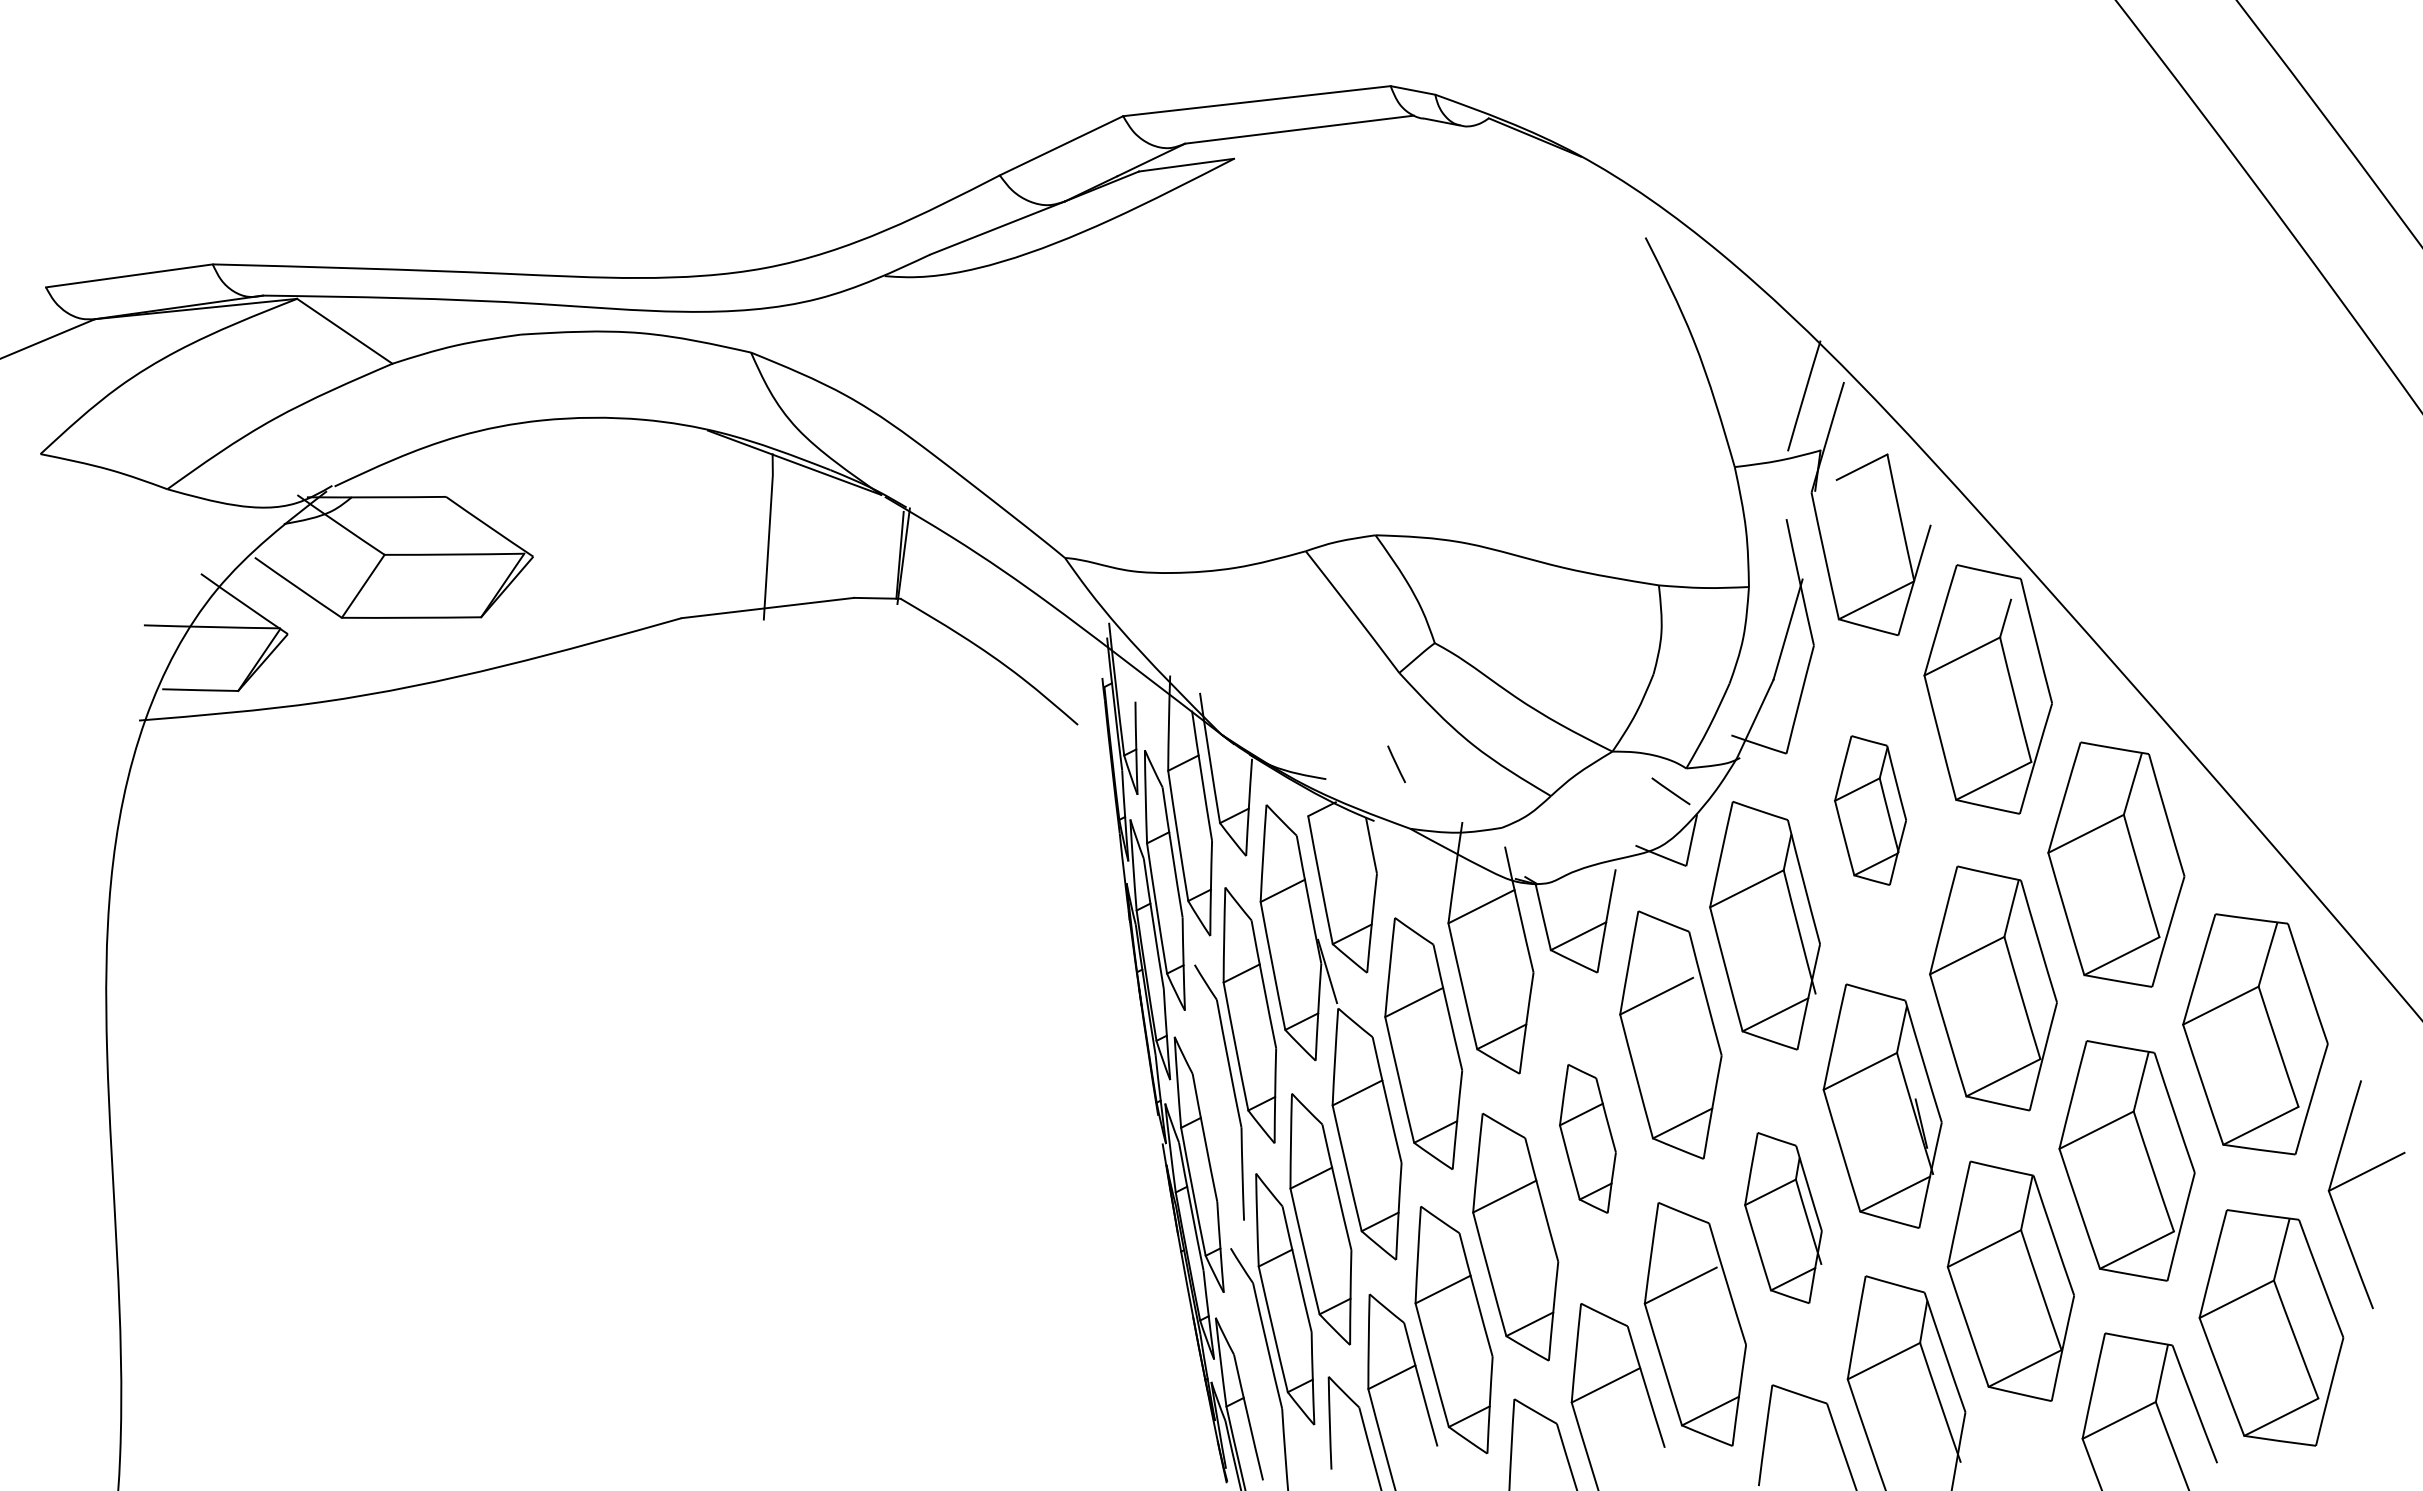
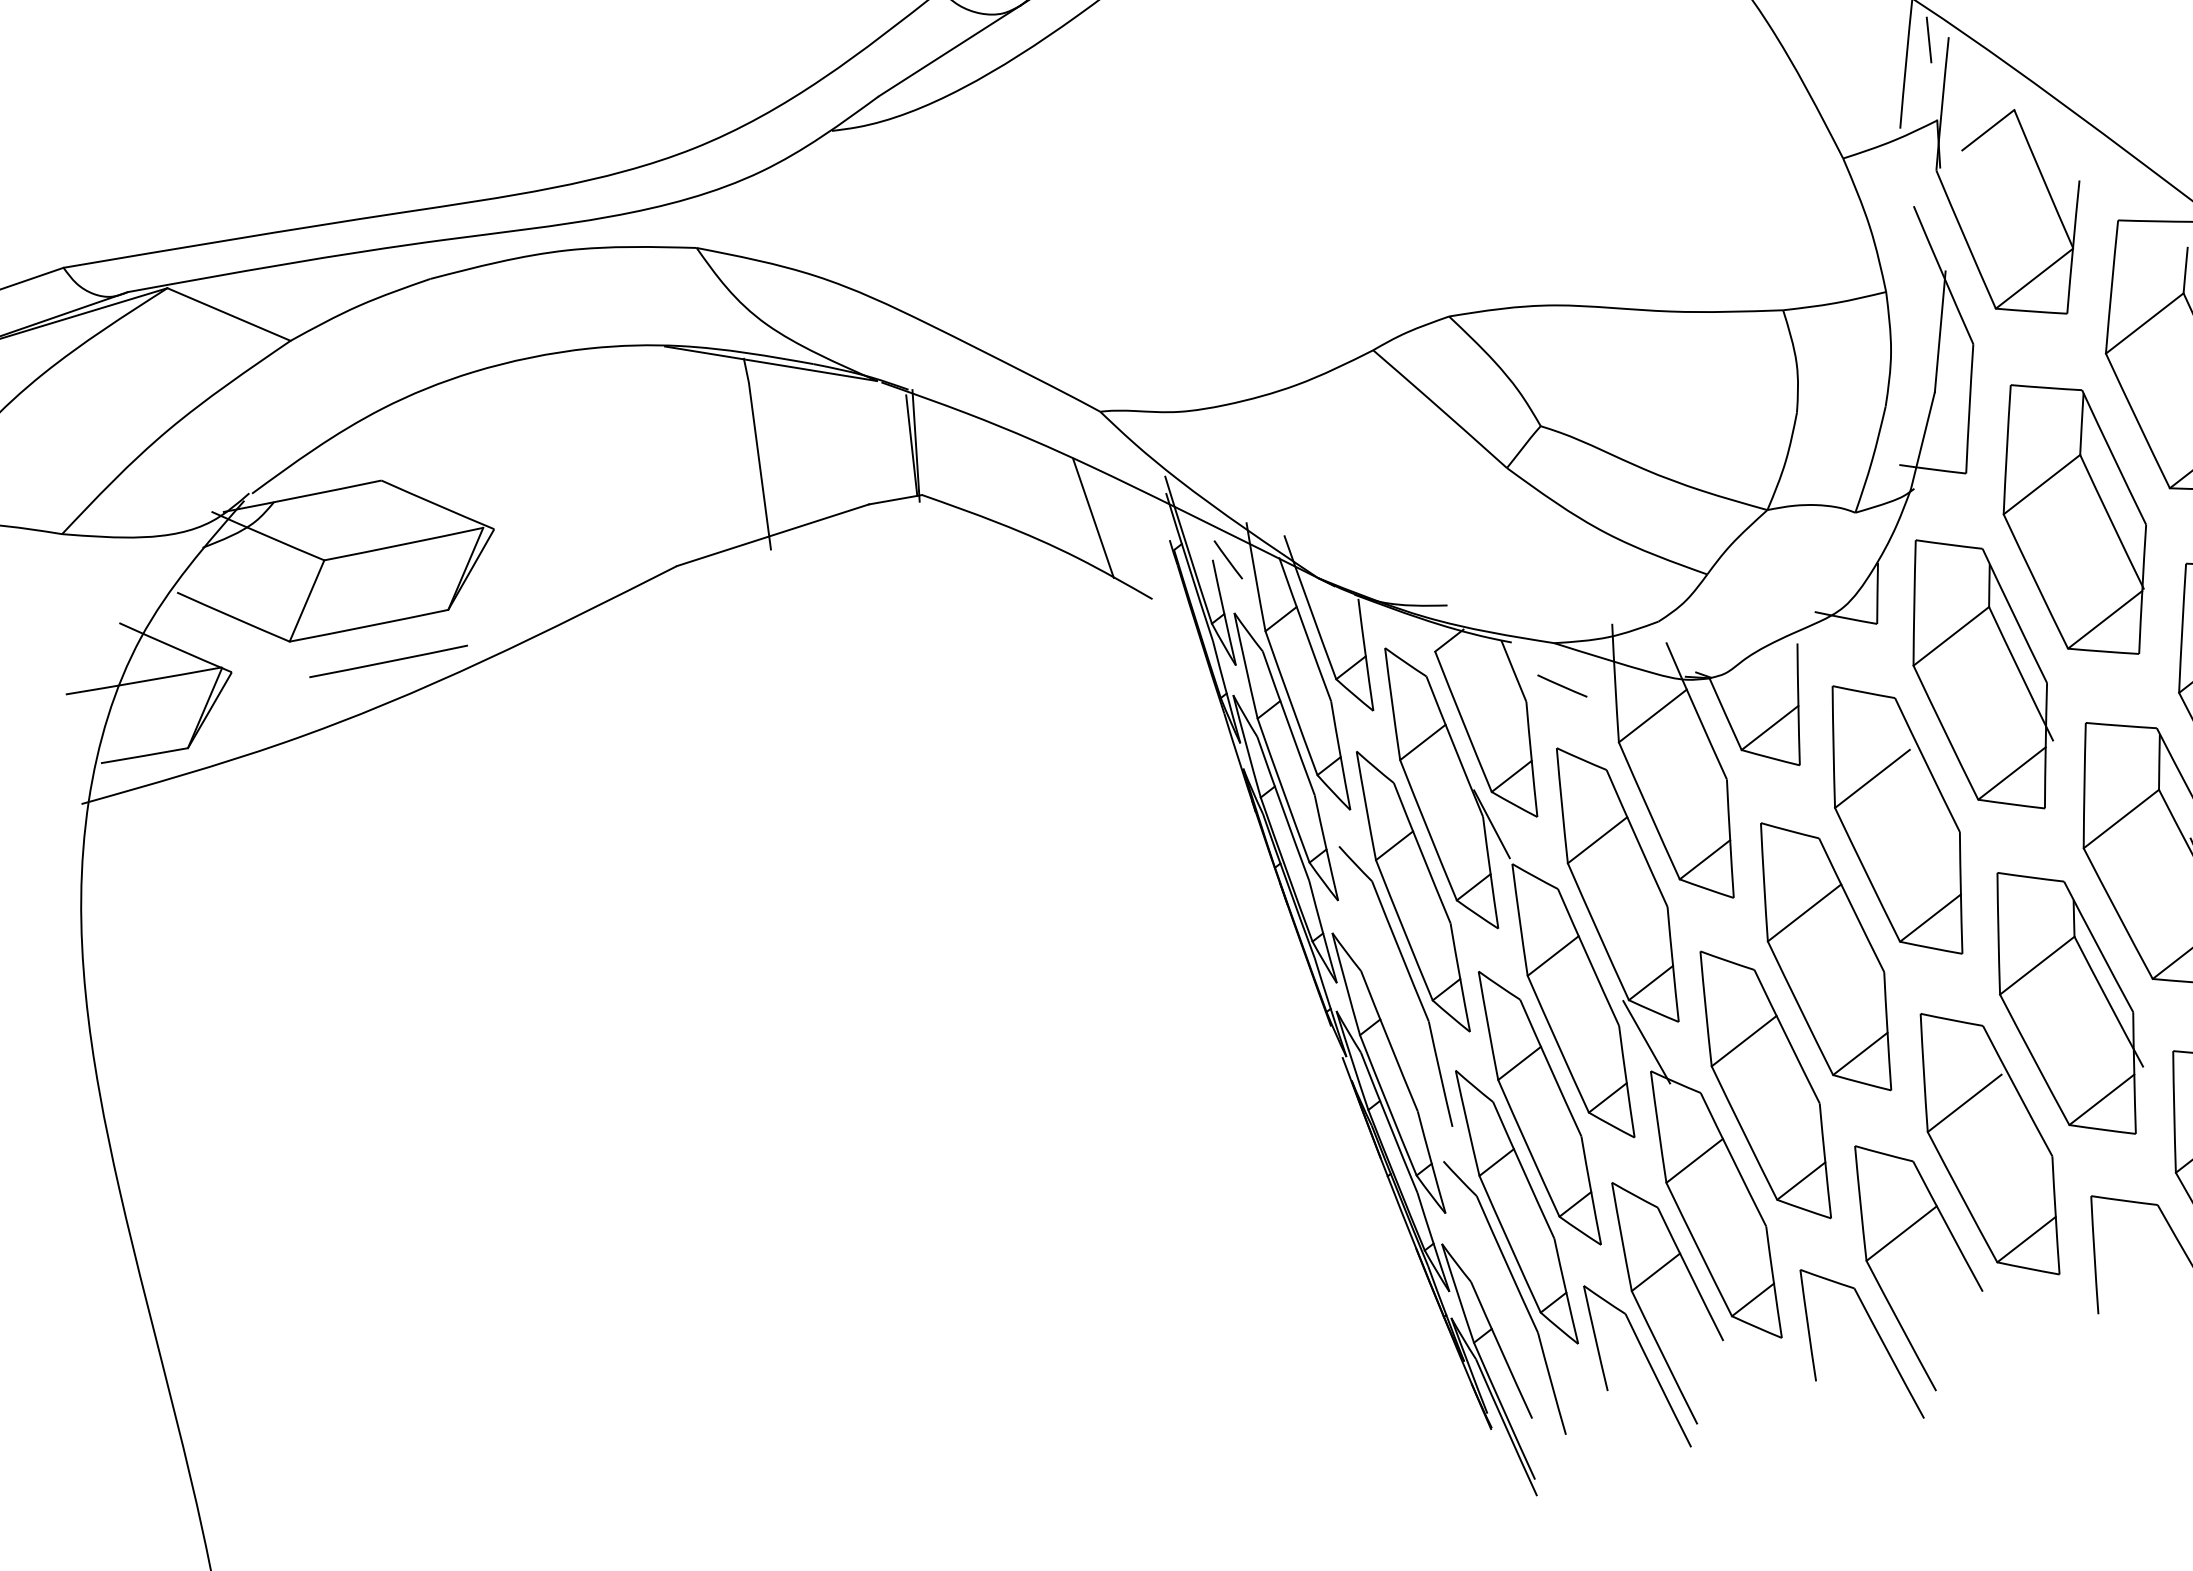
line: (1826, 380) -> (1928, 39), added
line: (1041, 646) -> (1093, 517), added
line: (421, 650) -> (387, 661), added
line: (1396, 764) -> (1228, 560), moved
line: (1670, 791) -> (1561, 686), moved
part: (1870, 810) -> (2074, 519), size x1.67
part: (1587, 1138) -> (1825, 956), size x1.67
line: (1422, 1181) -> (1647, 1042), added
part: (1783, 1217) -> (2066, 1002), size x1.43

